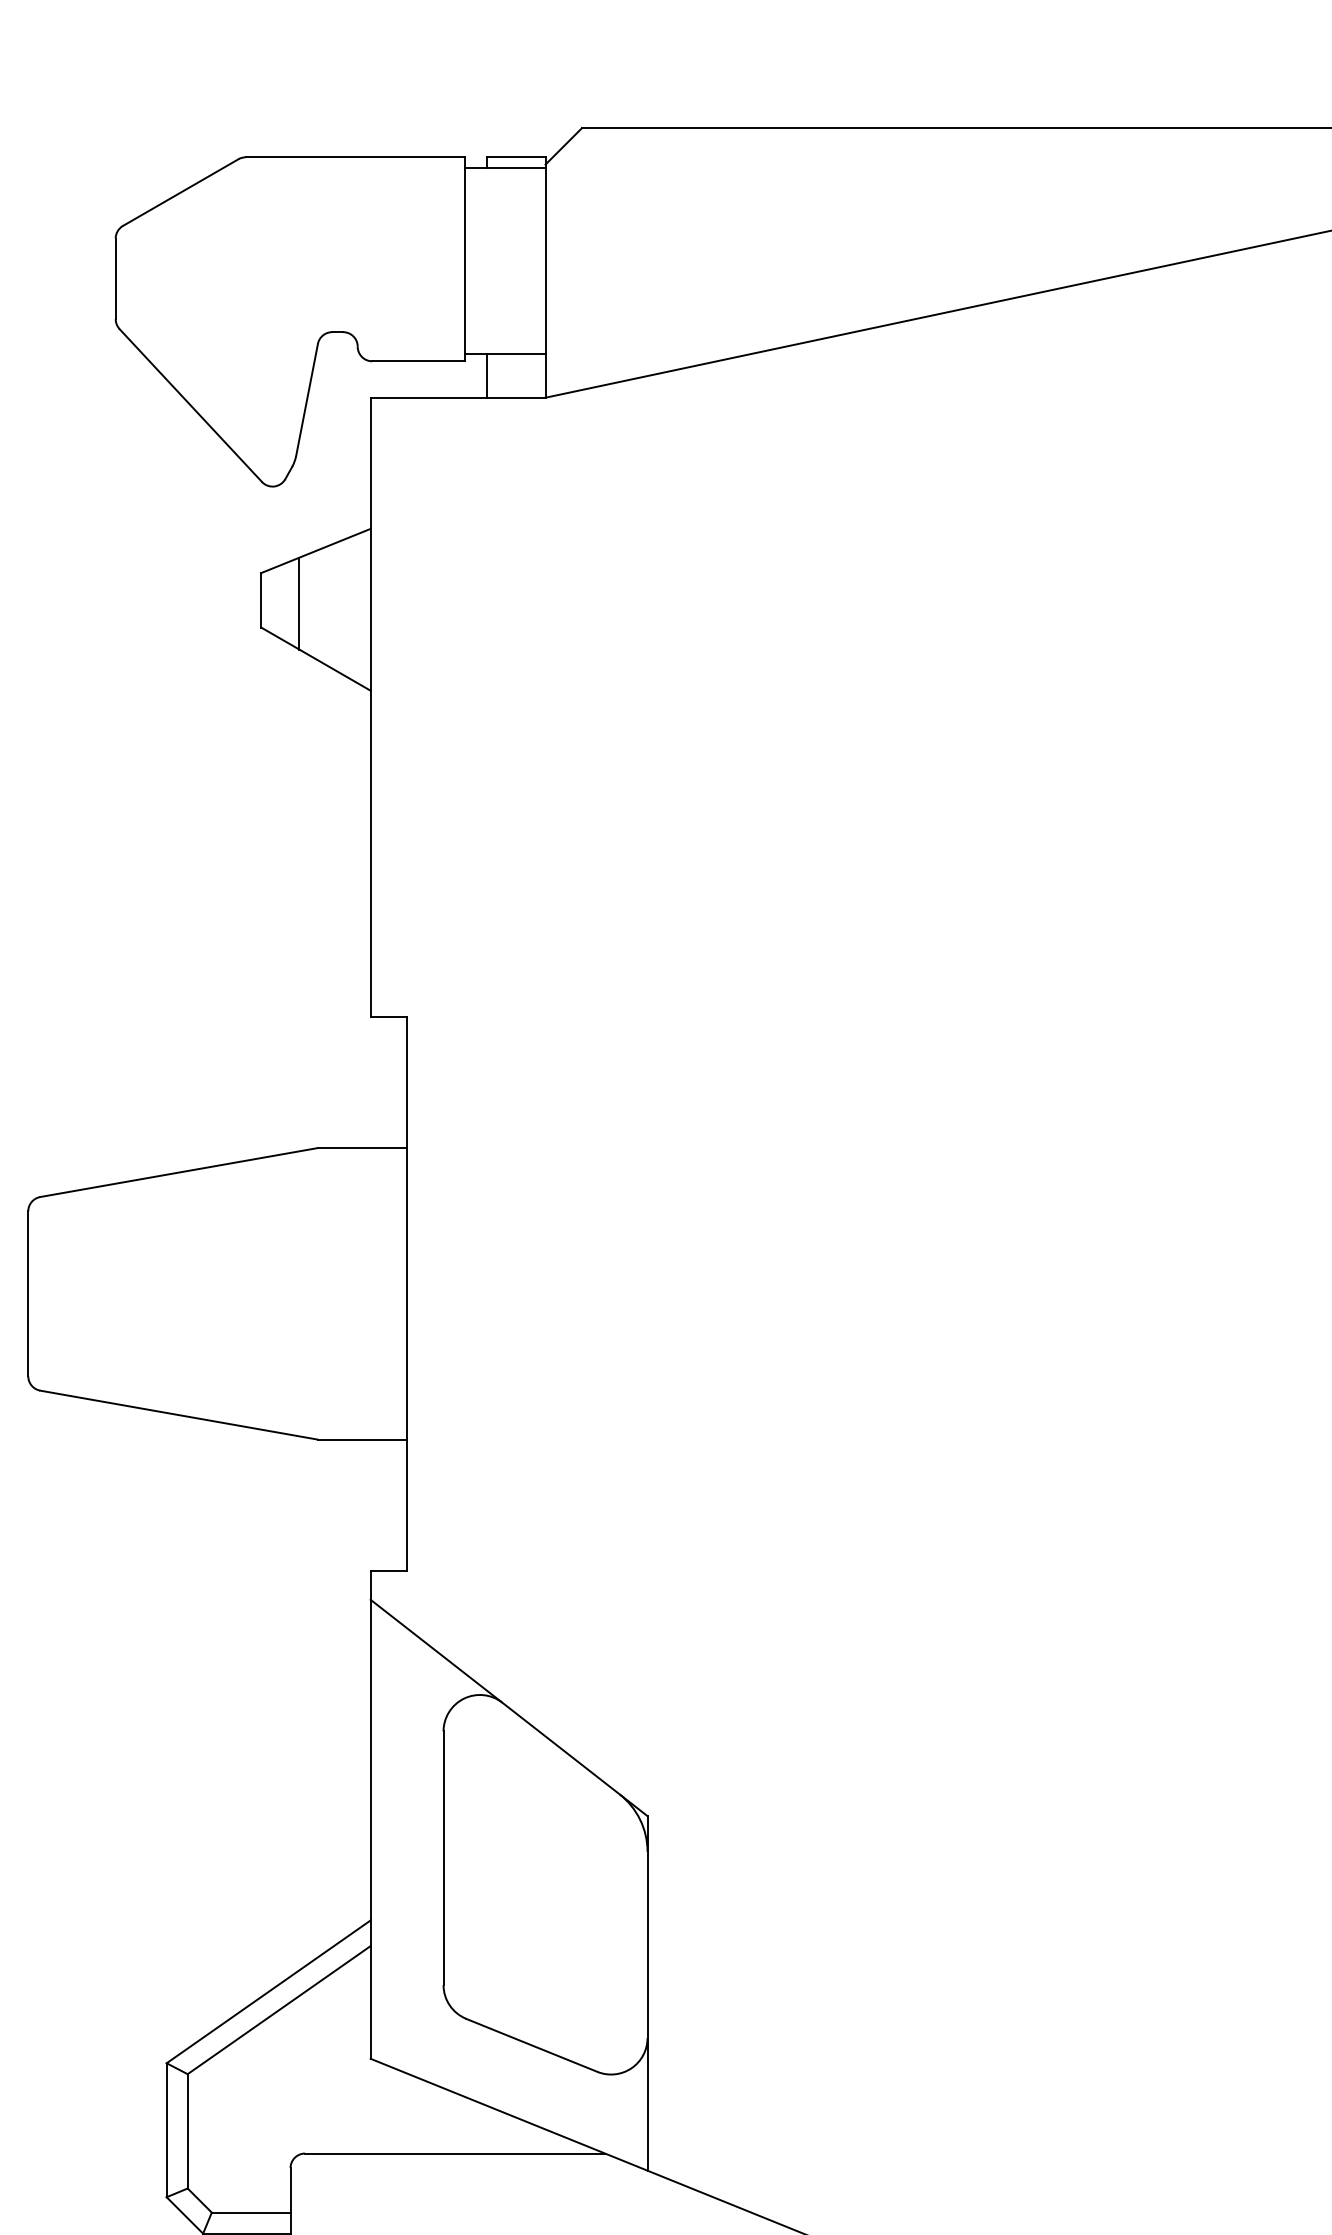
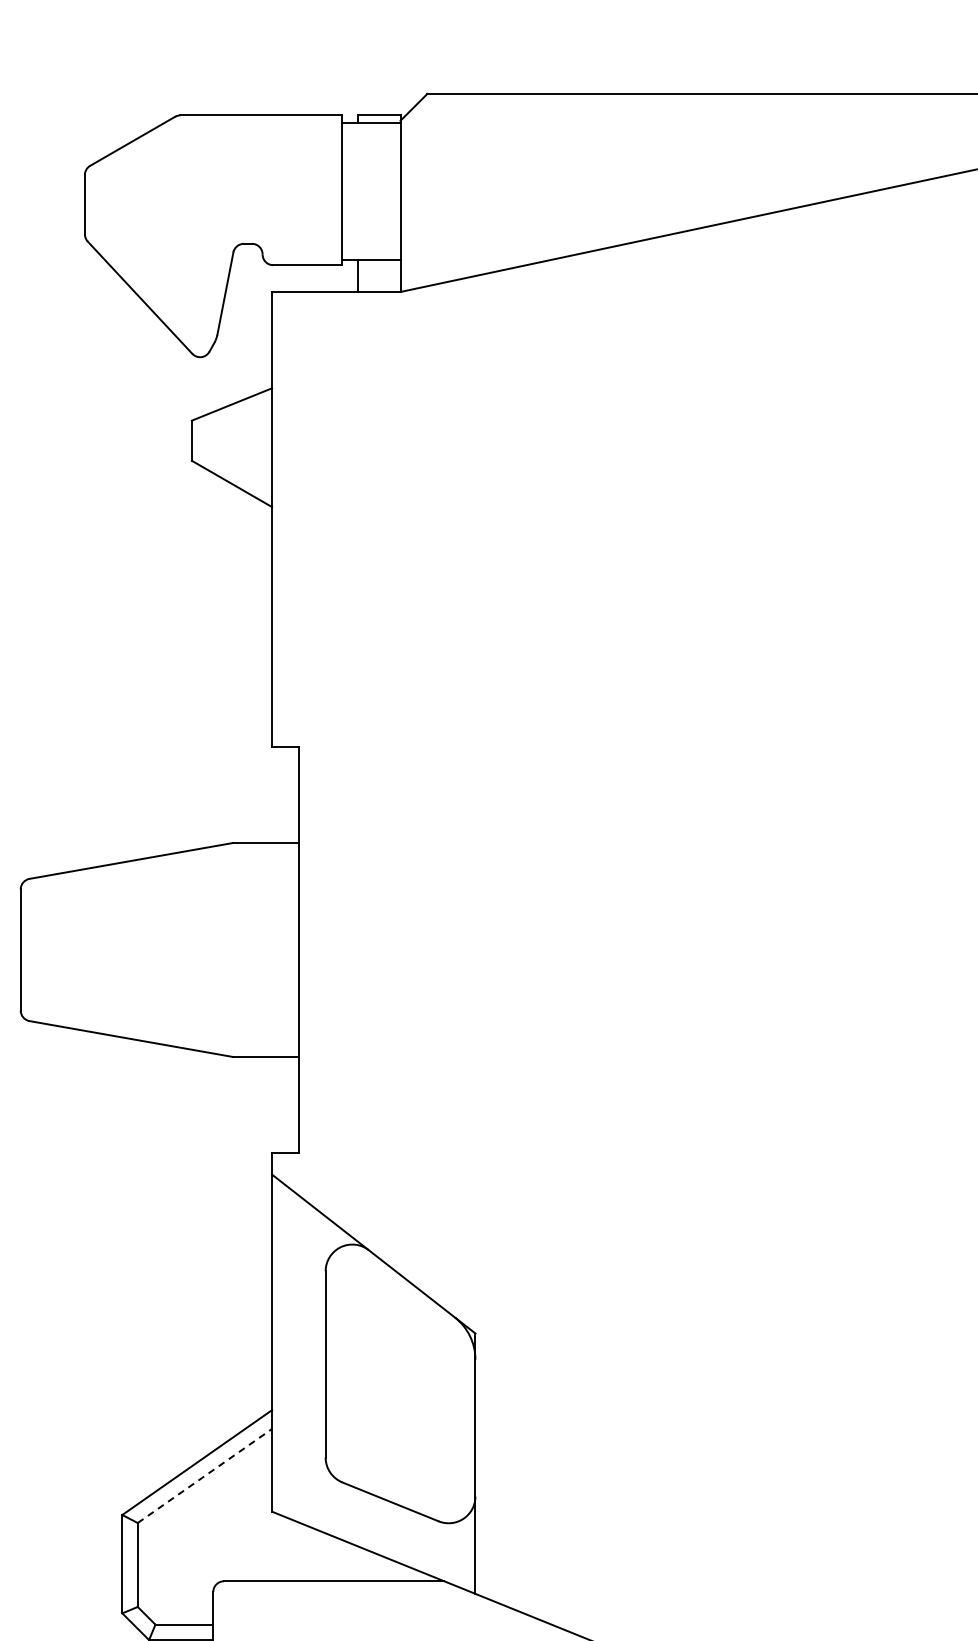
line: (298, 602) -> (219, 442), removed
line: (279, 2009) -> (205, 1475), solid -> dashed

